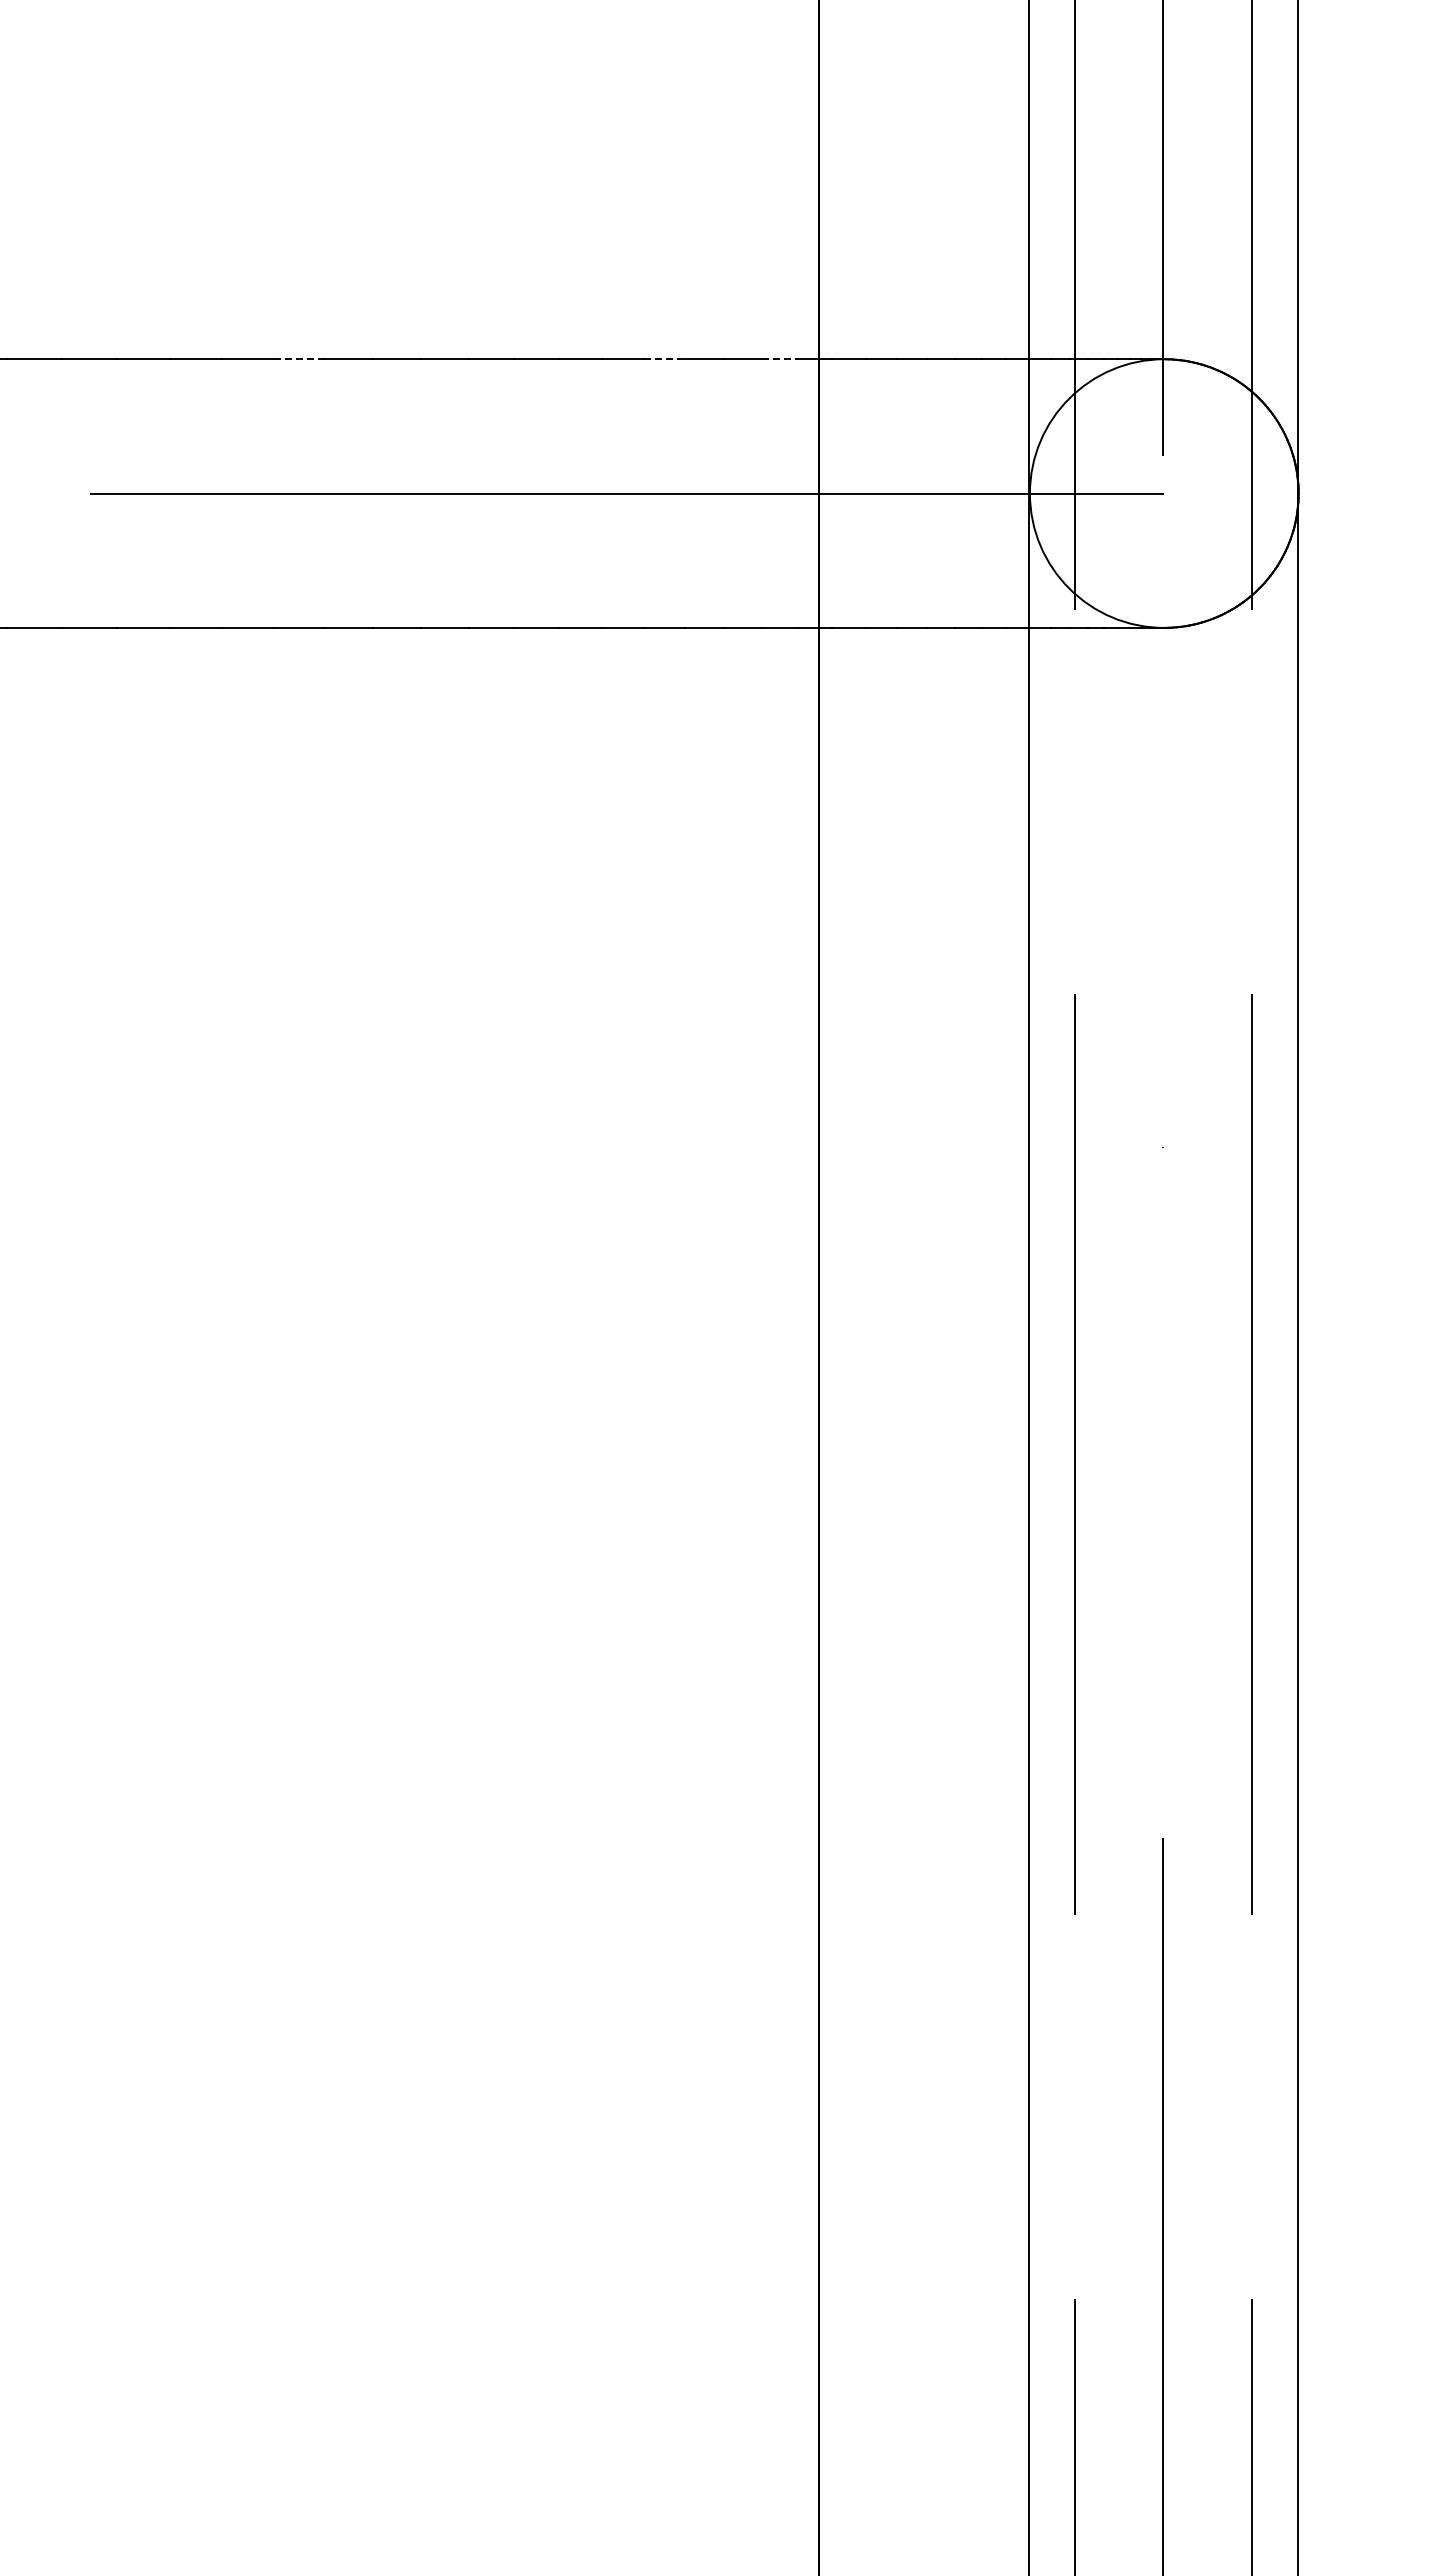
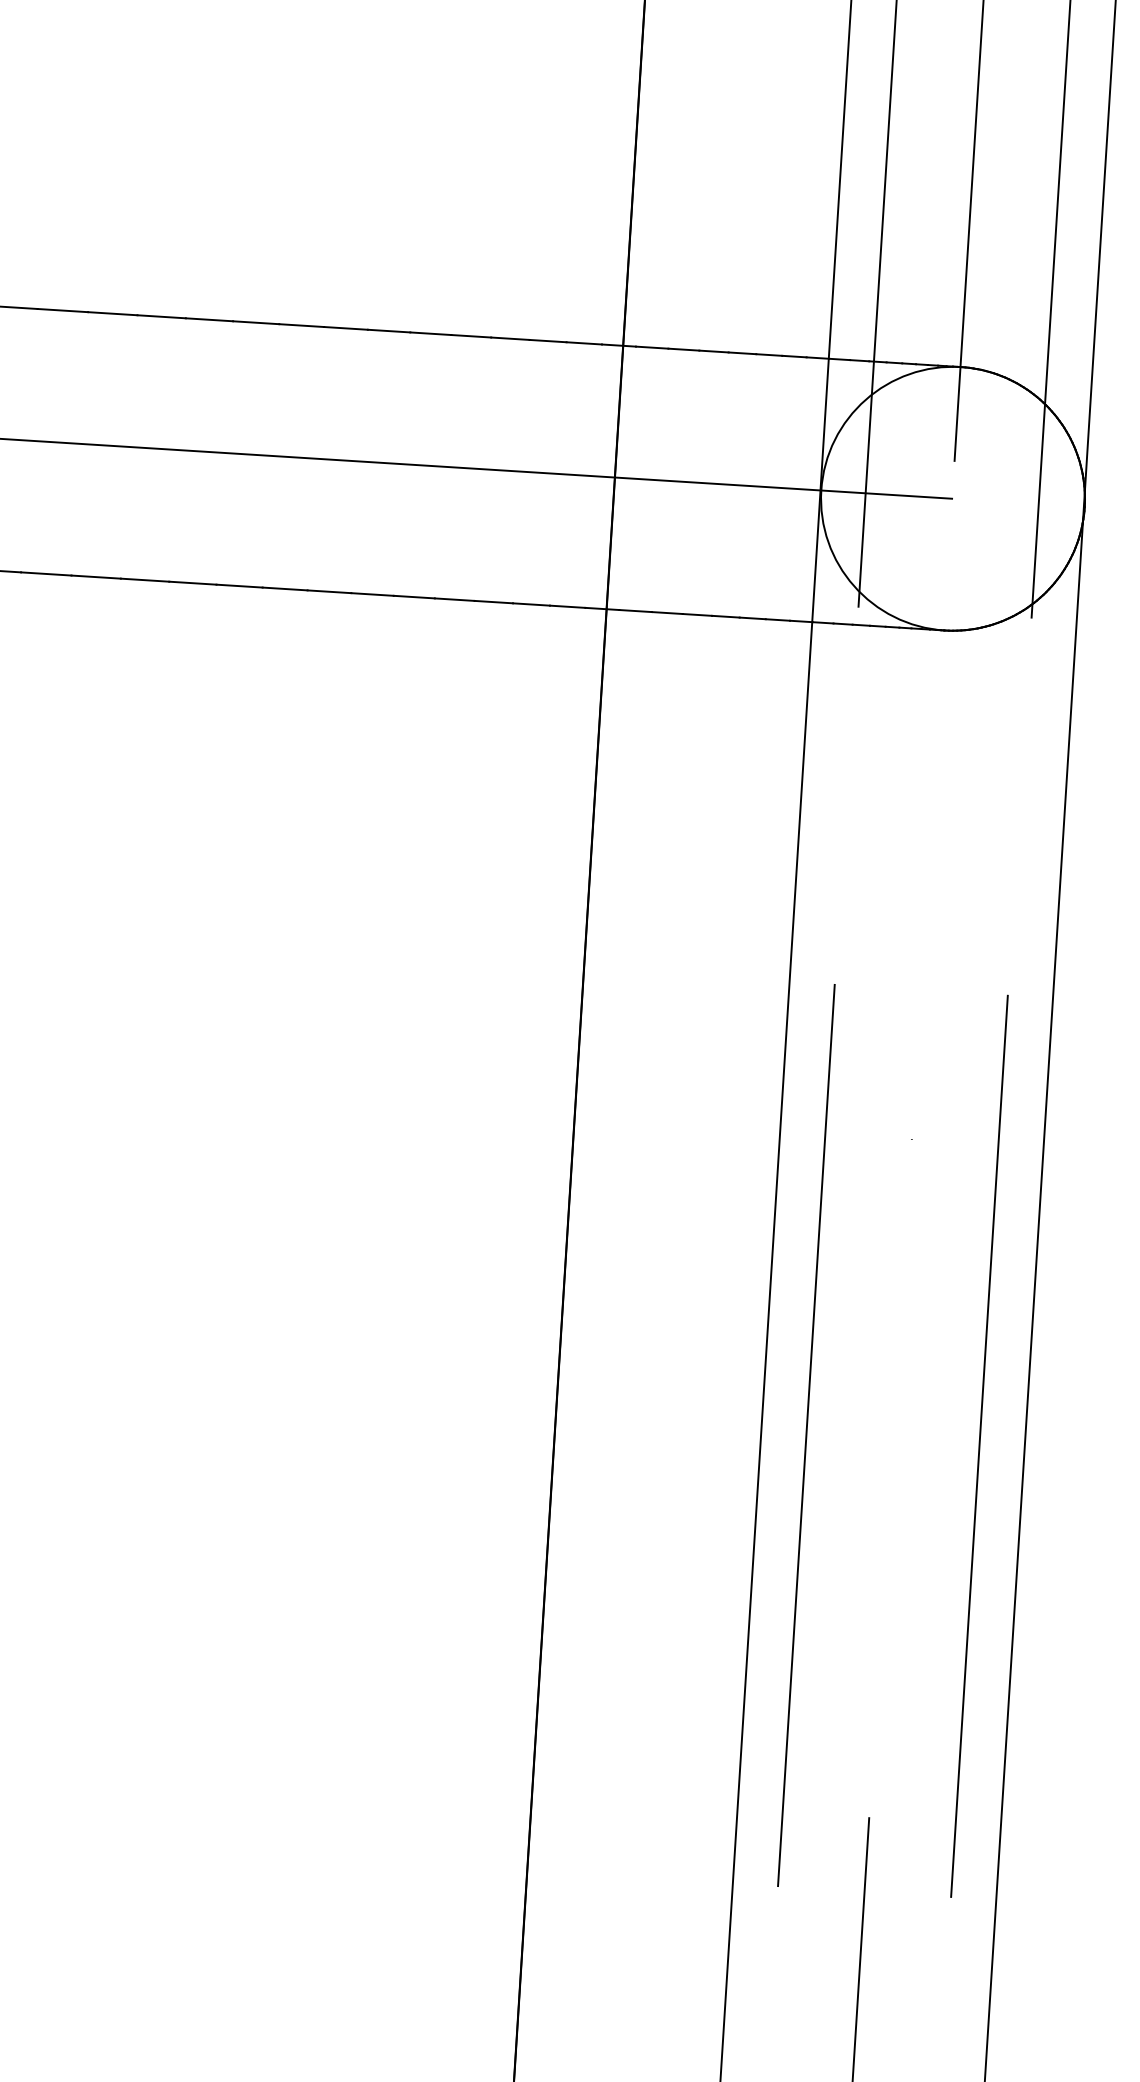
line: (299, 359) -> (113, 314), dashed -> solid
line: (664, 359) -> (471, 336), dashed -> solid
line: (780, 359) -> (585, 343), dashed -> solid

